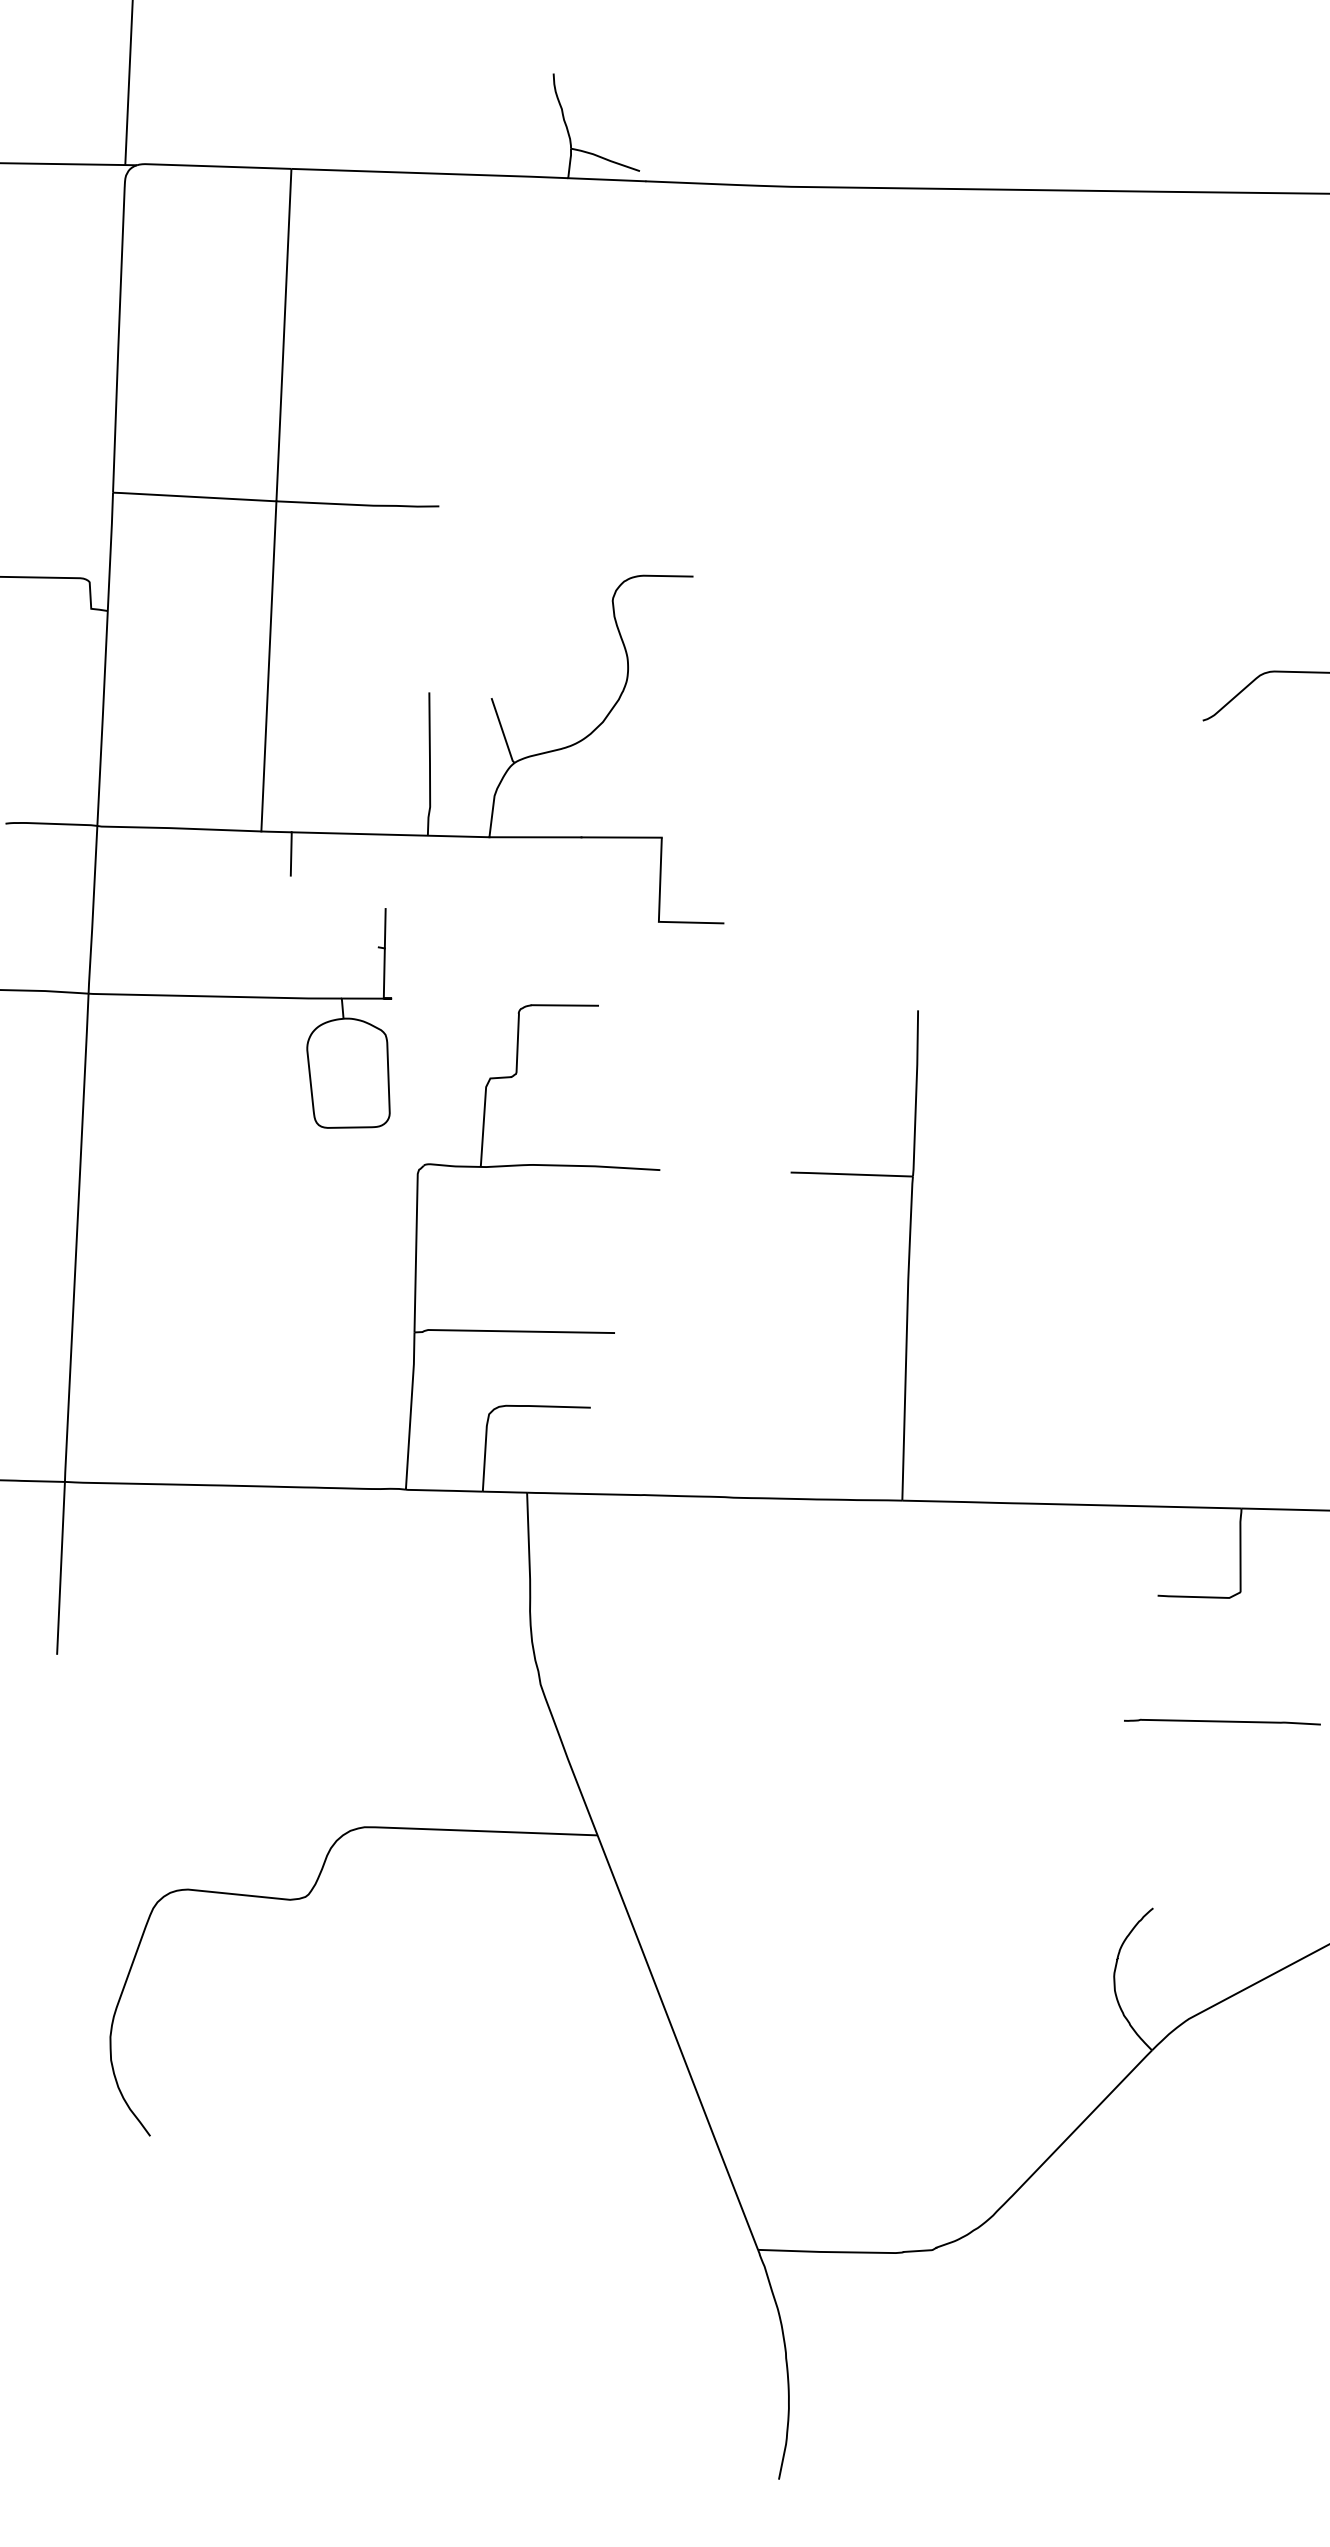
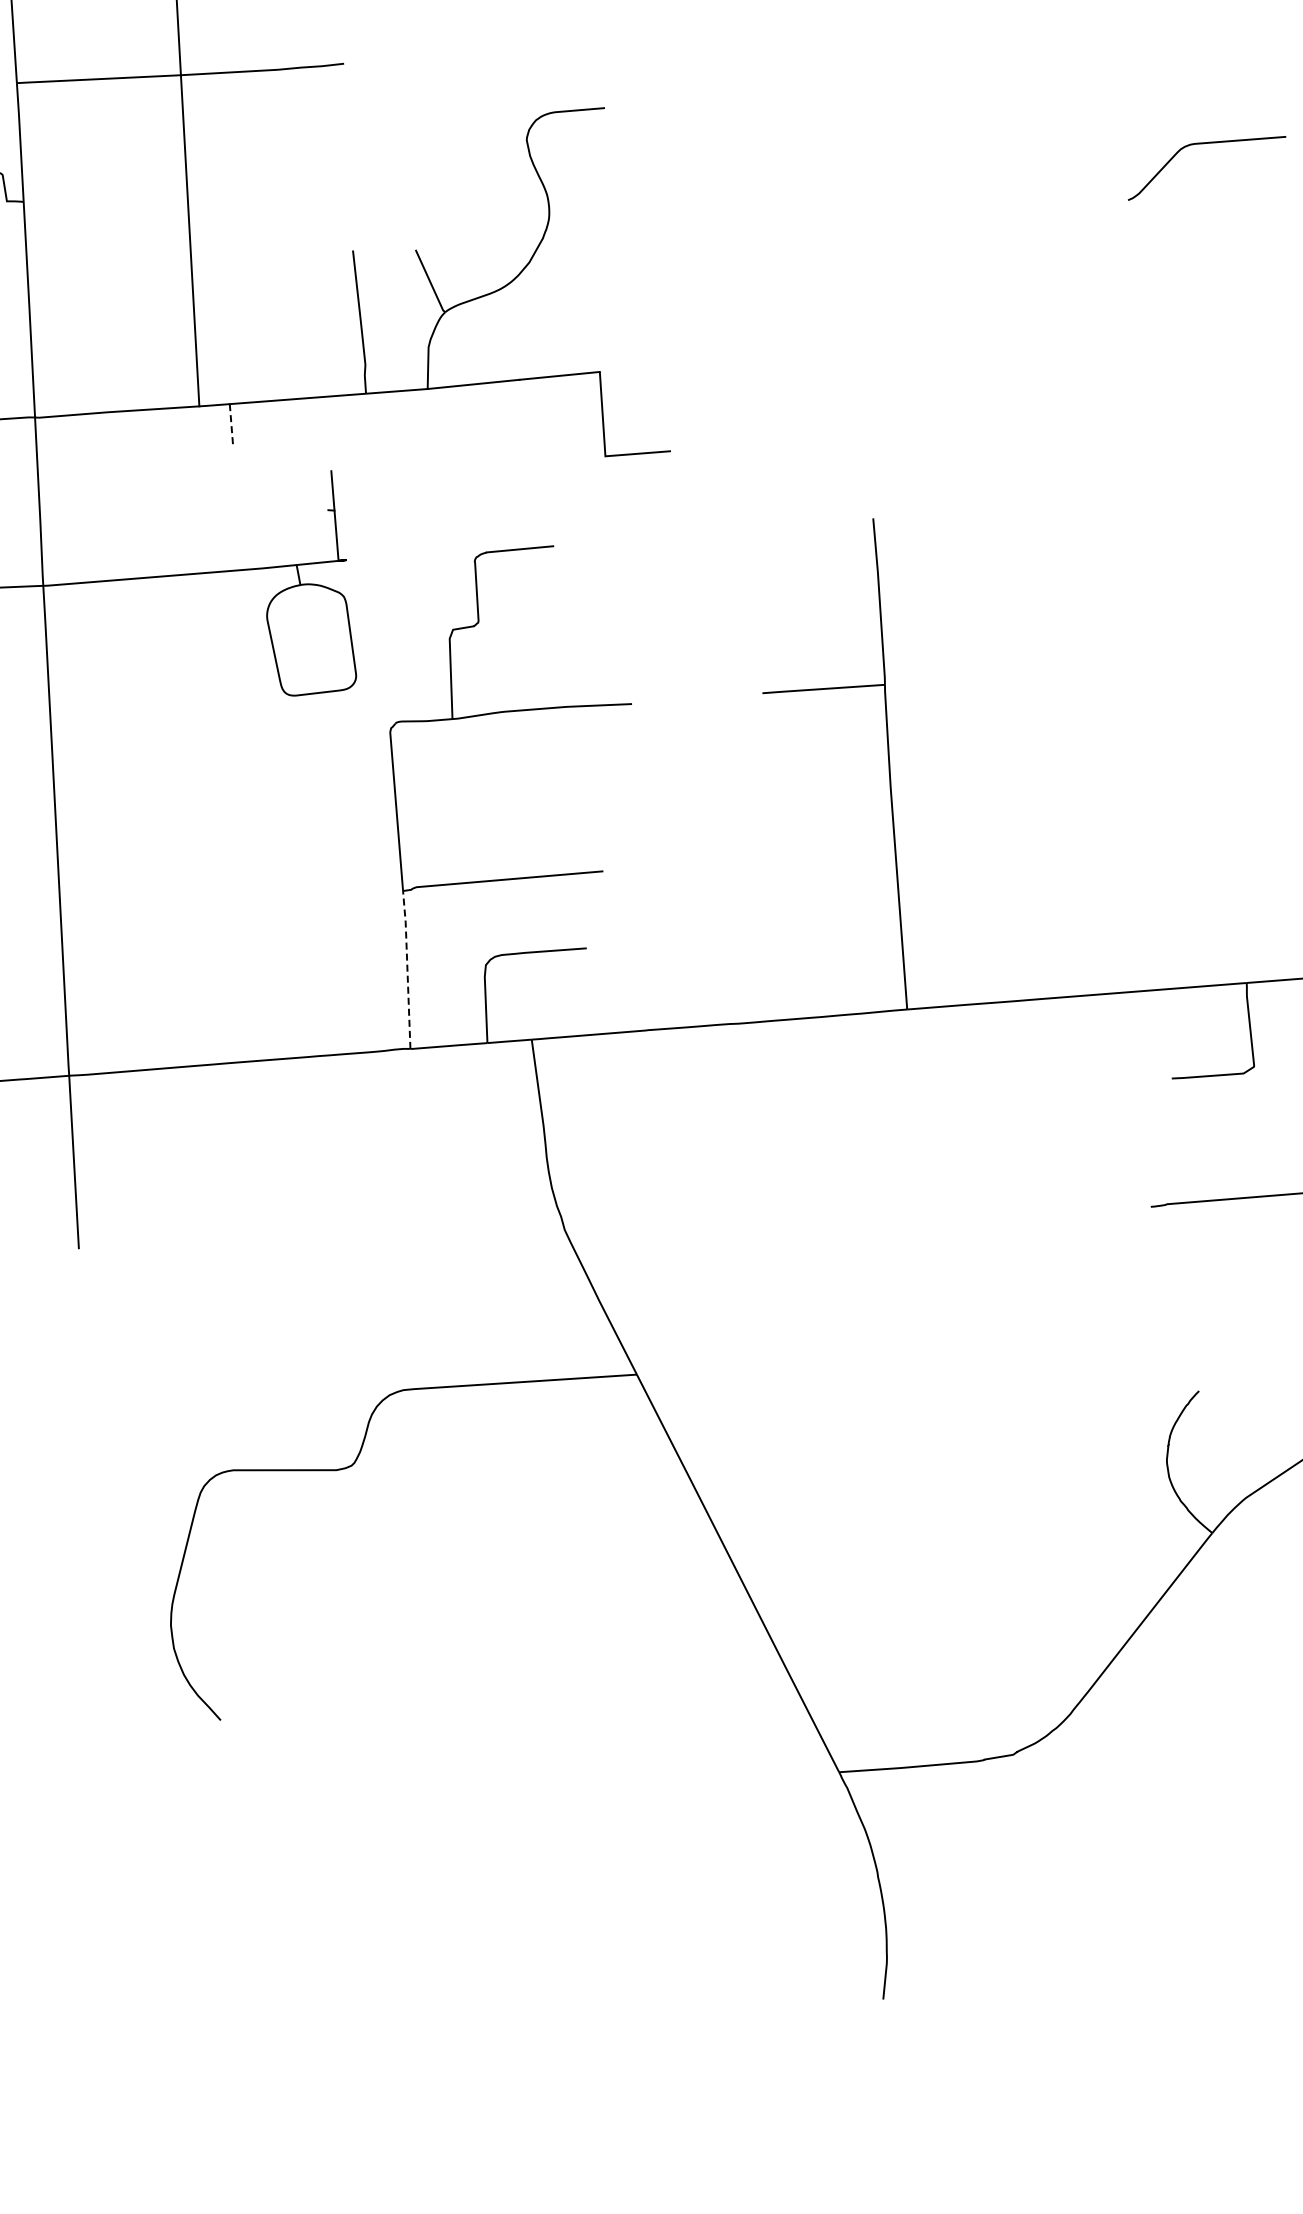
line: (291, 853) -> (231, 425), solid -> dashed
line: (410, 1410) -> (406, 969), solid -> dashed

